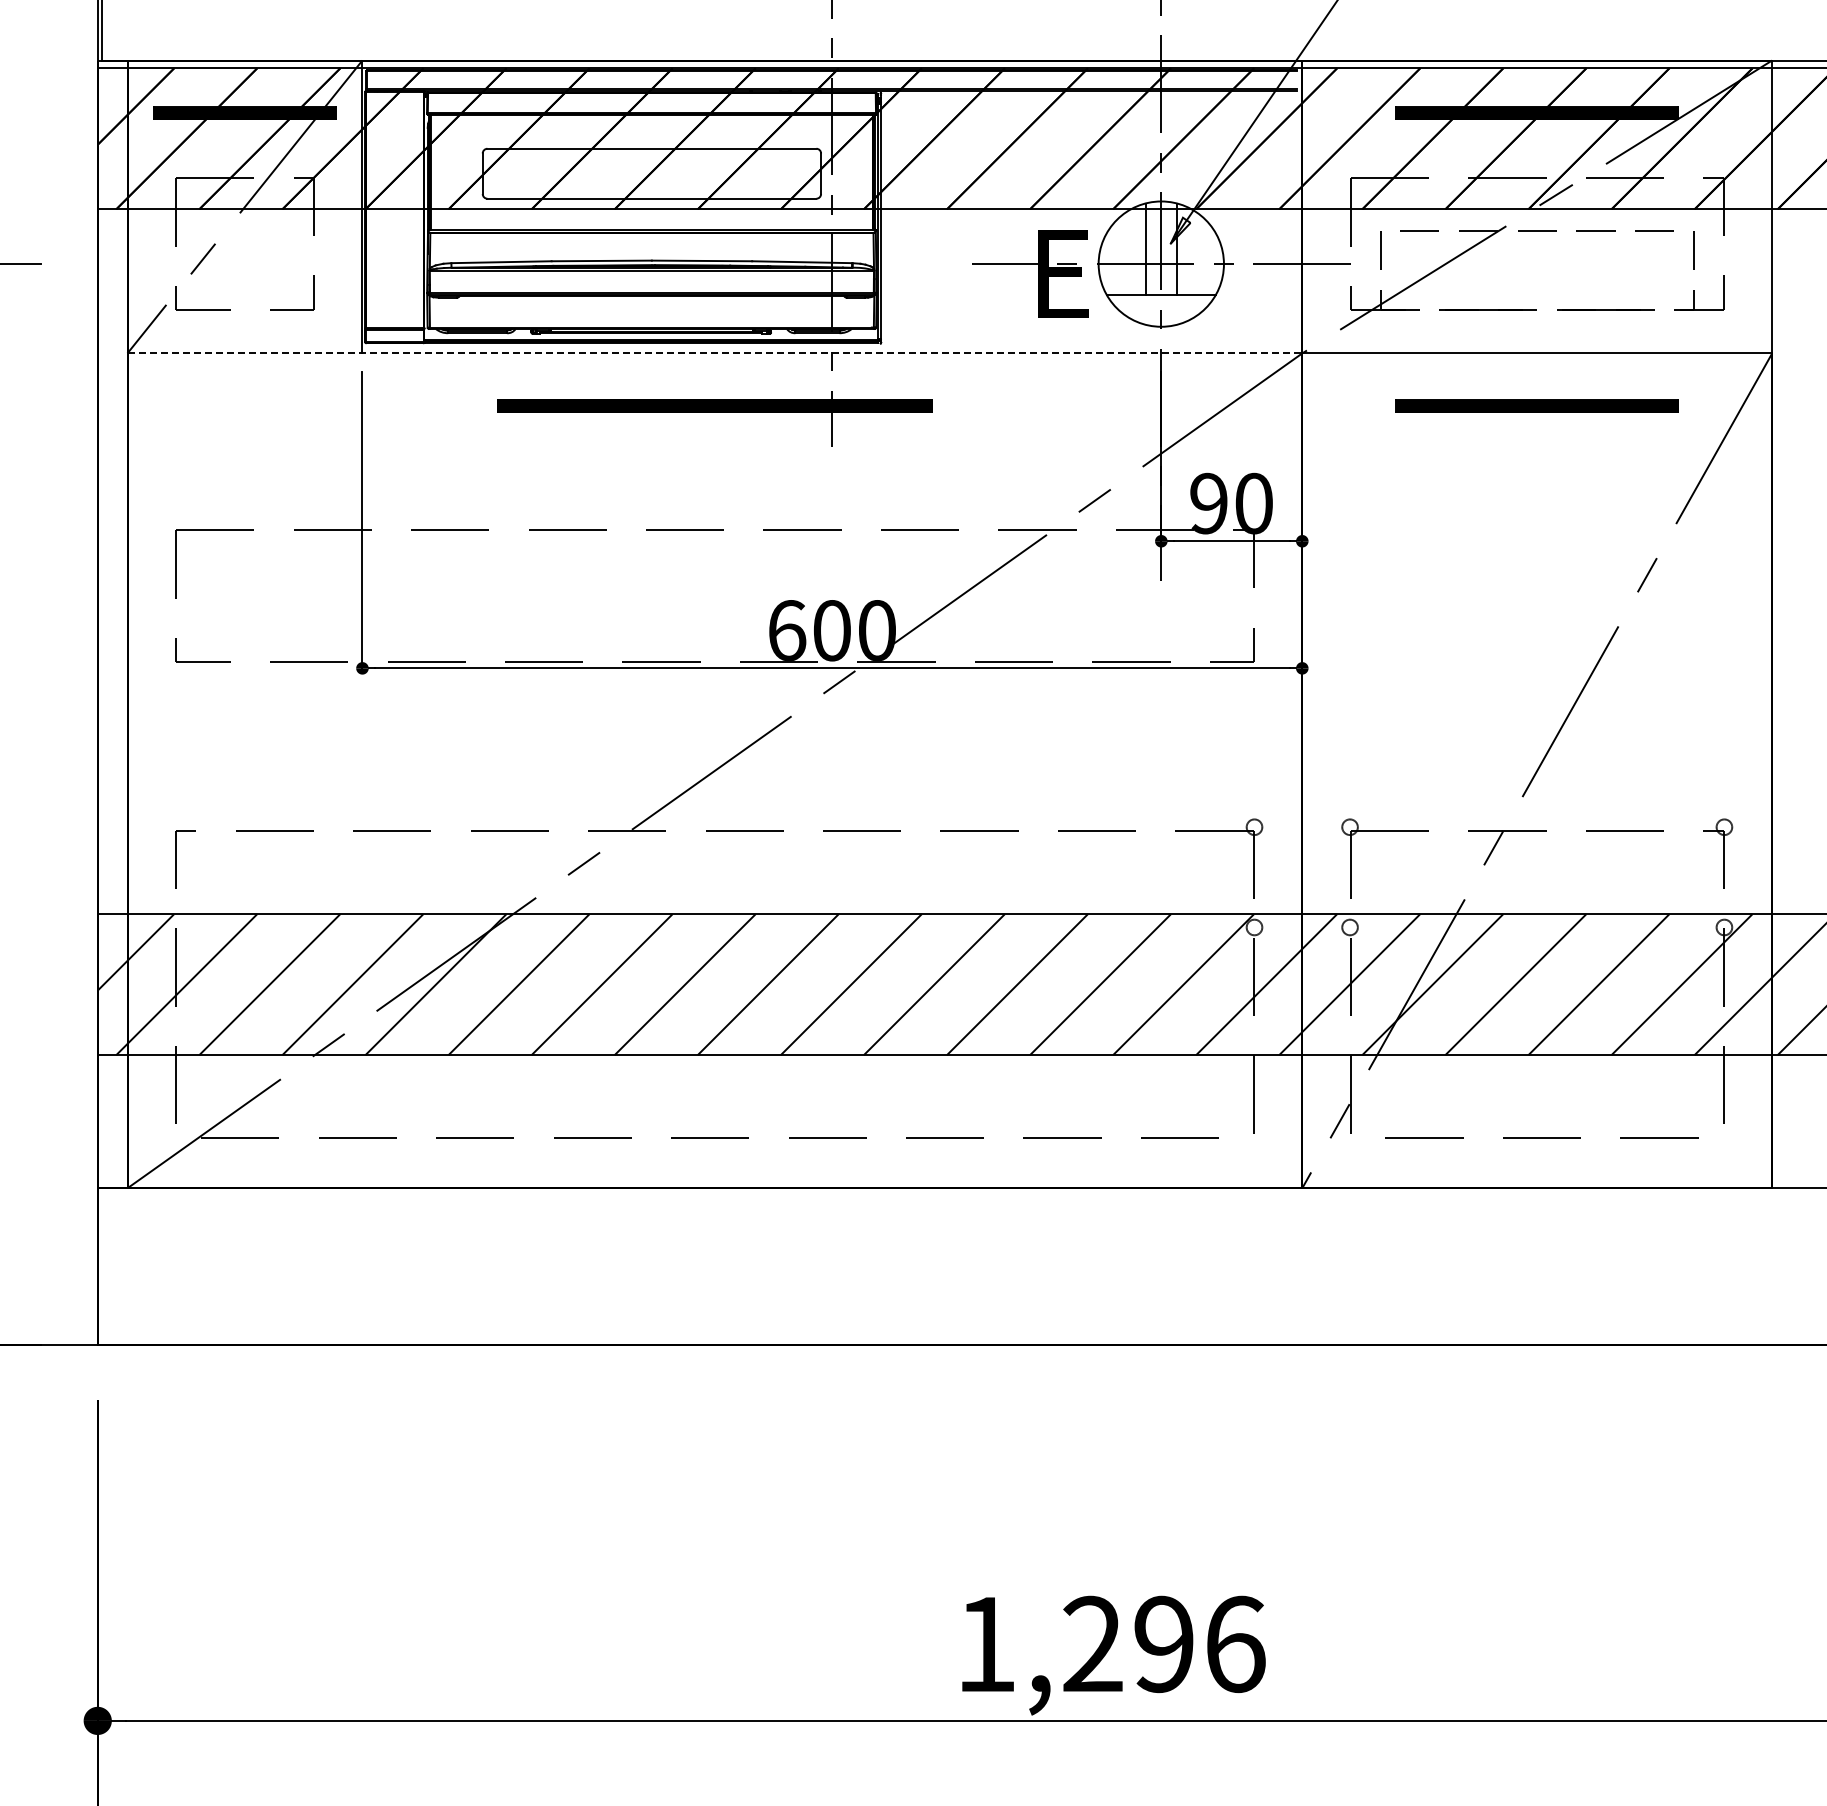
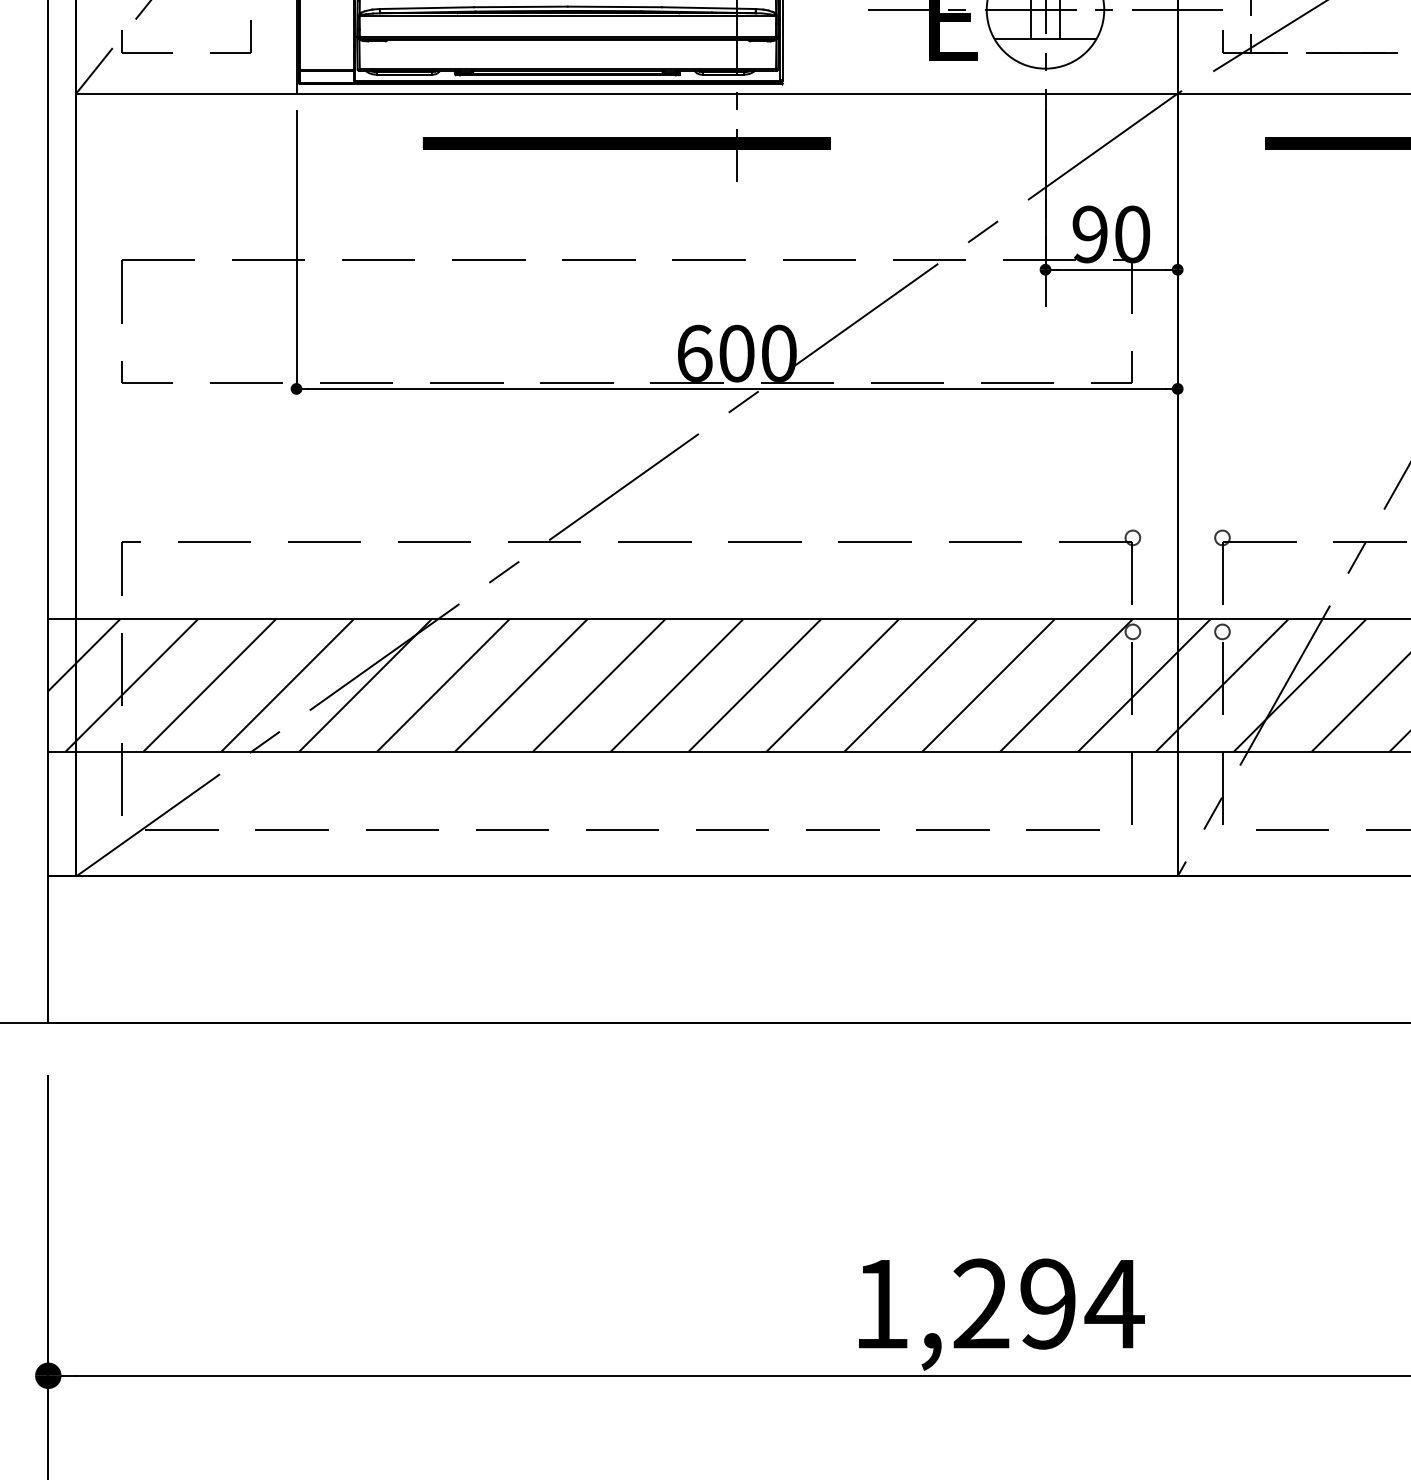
line: (715, 353) -> (627, 93), dashed -> solid
text: (1234, 1644) -> (1114, 1304), 1,296 -> 1,294

